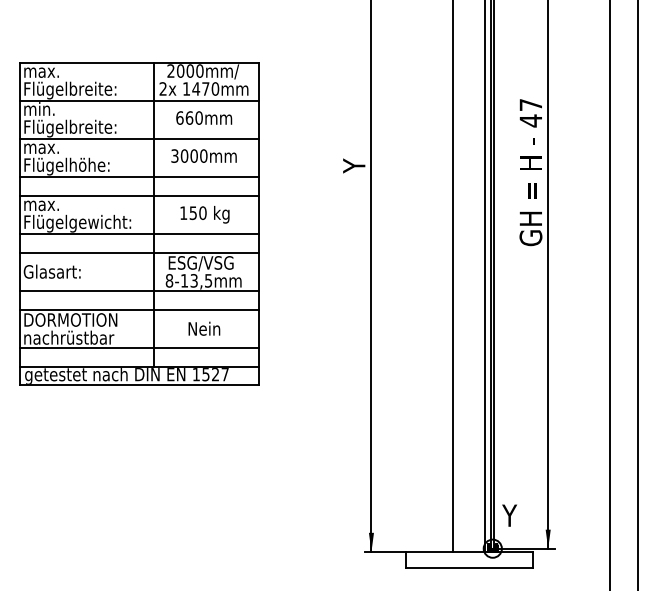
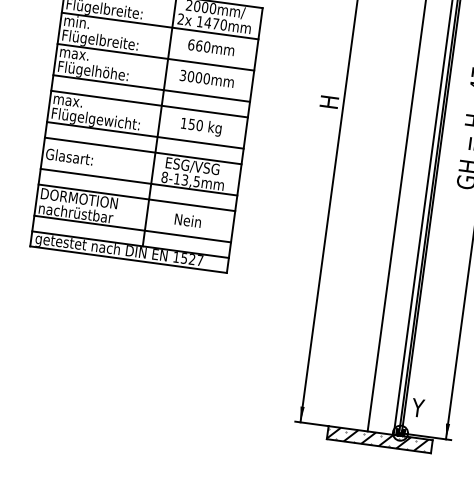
text: (354, 165) -> (329, 103), Y -> H
hatch: (466, 559) -> (377, 439), added

